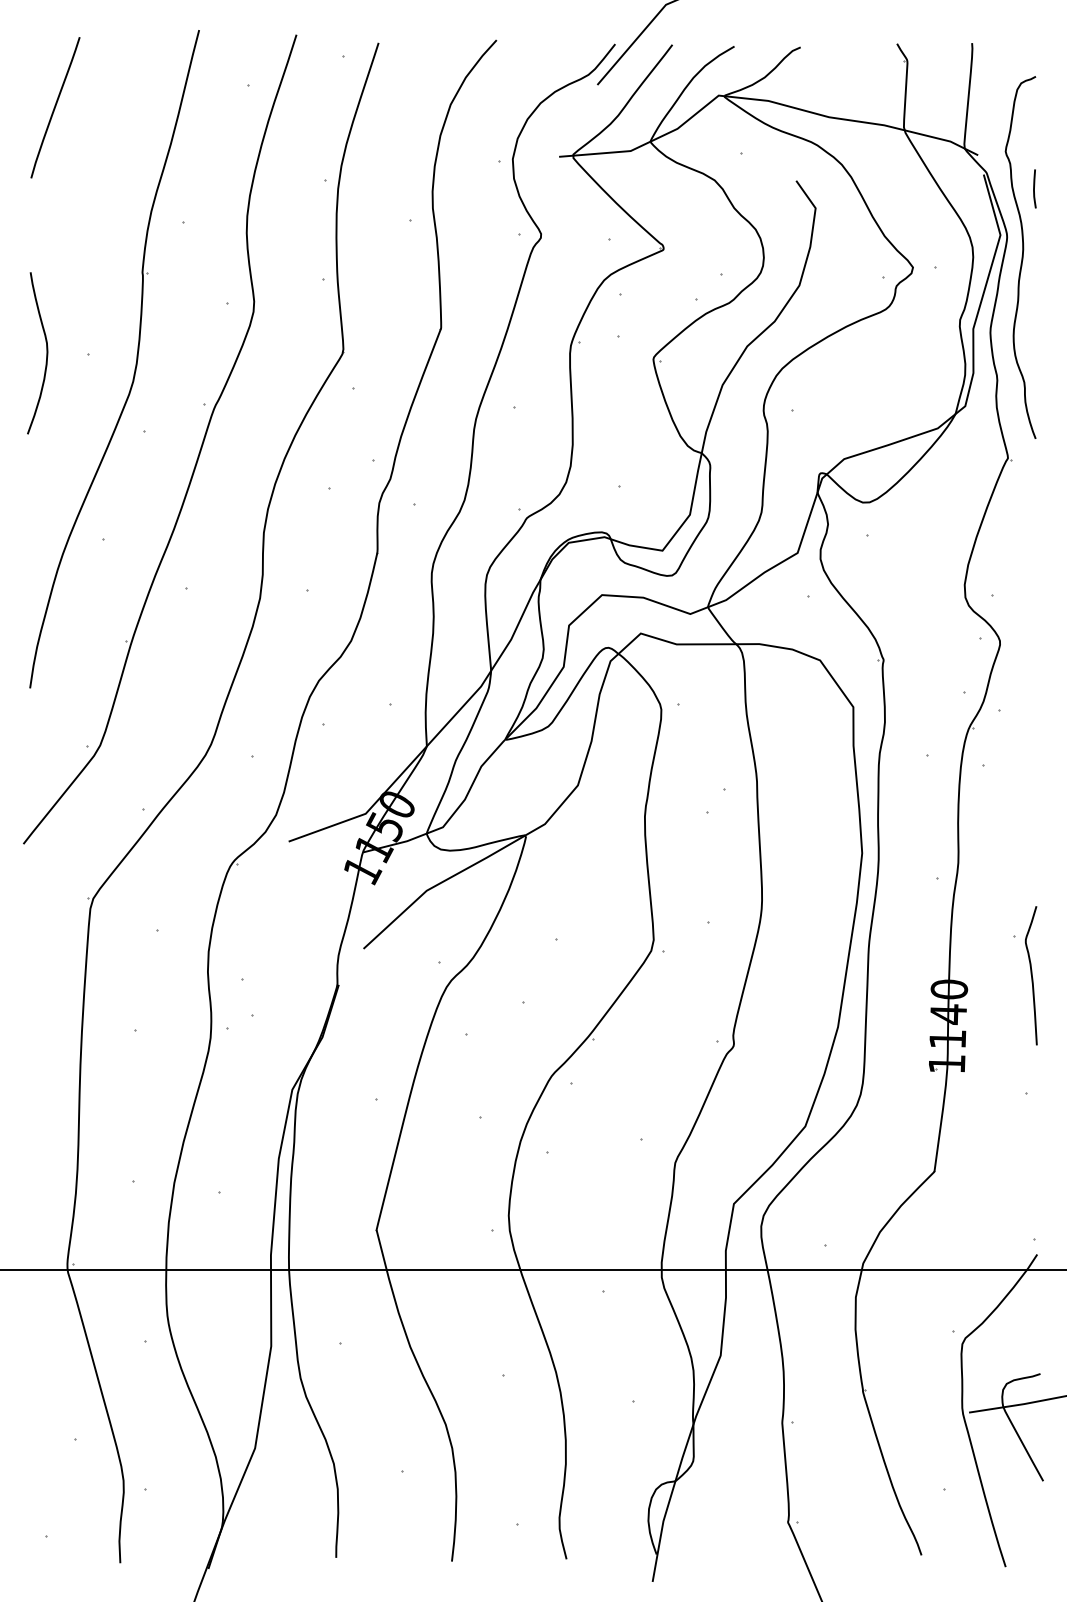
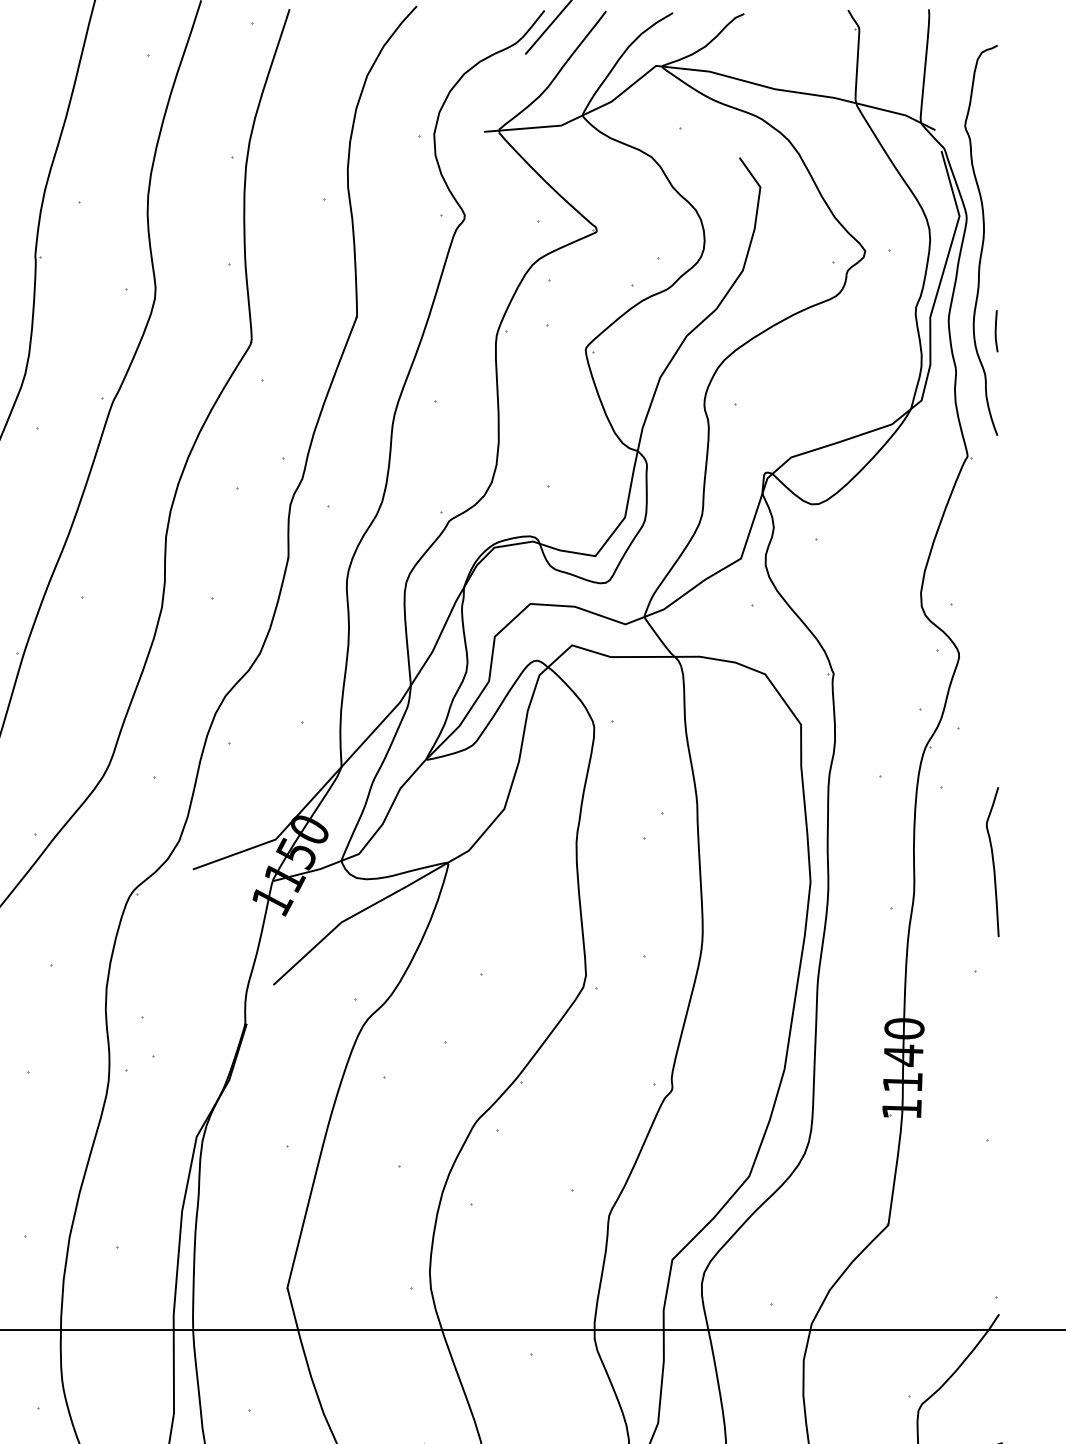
line: (1034, 188) -> (996, 330), moved
curve: (1030, 974) -> (991, 860), moved

